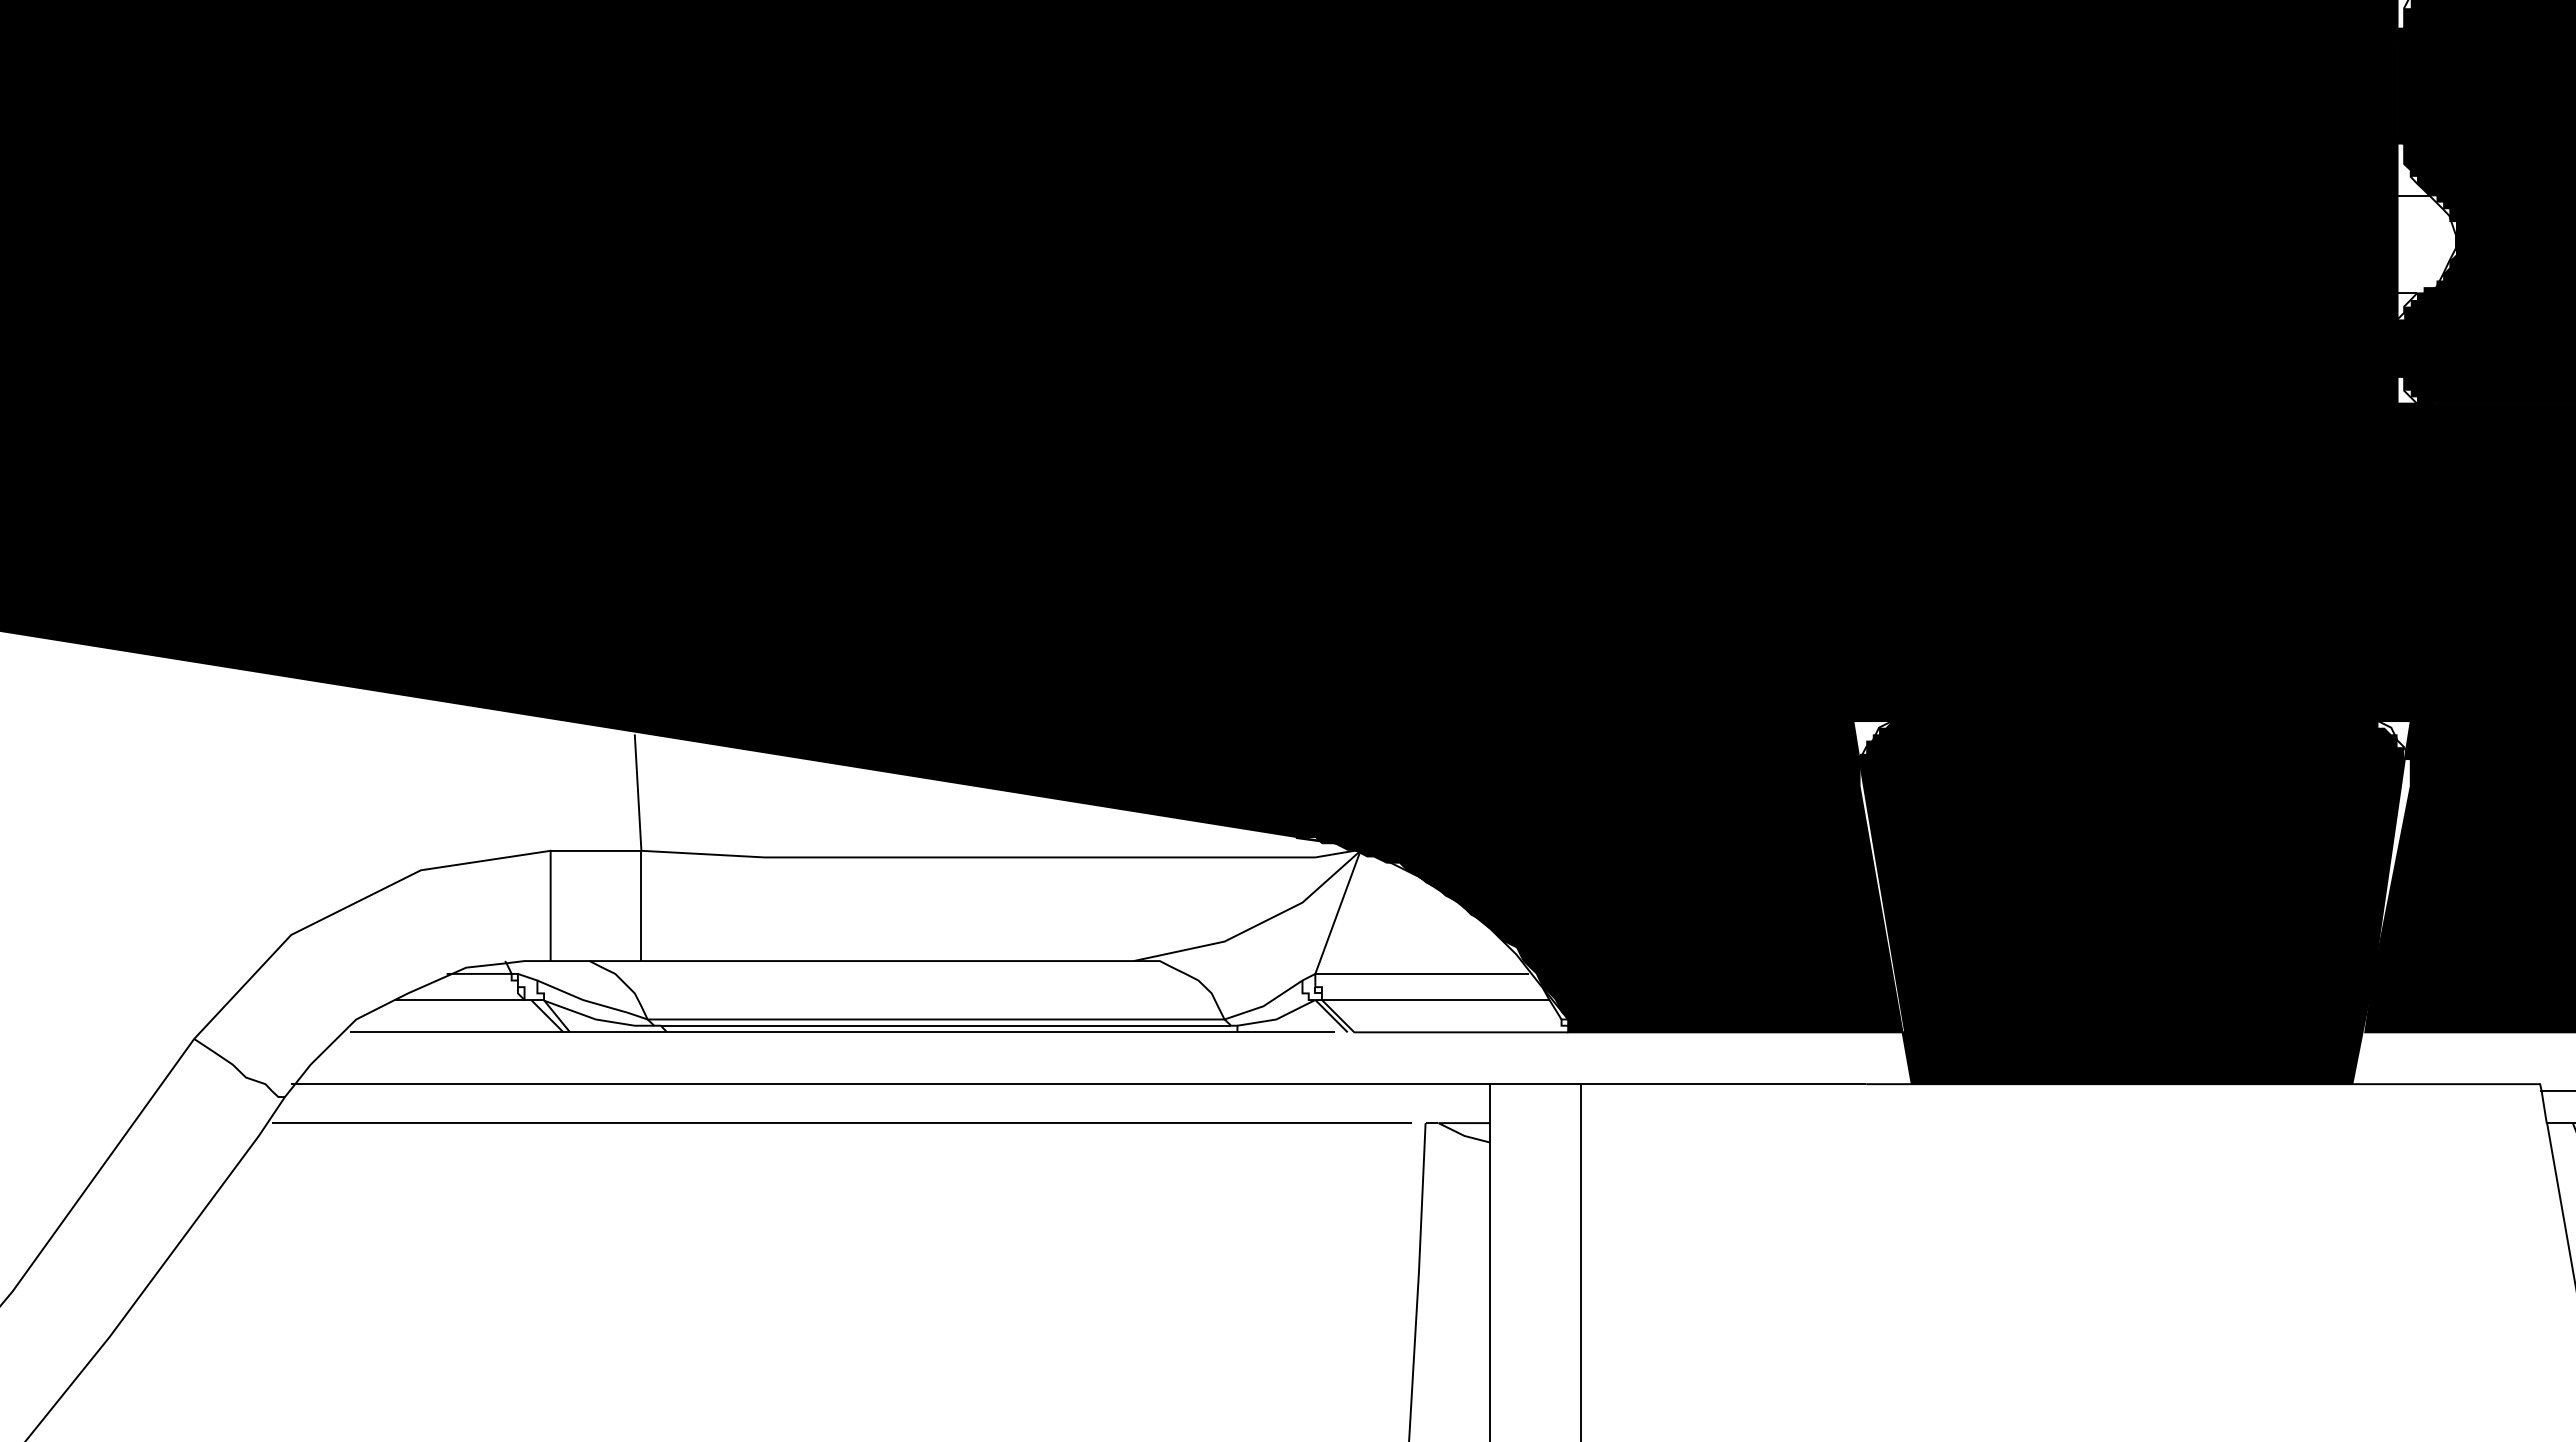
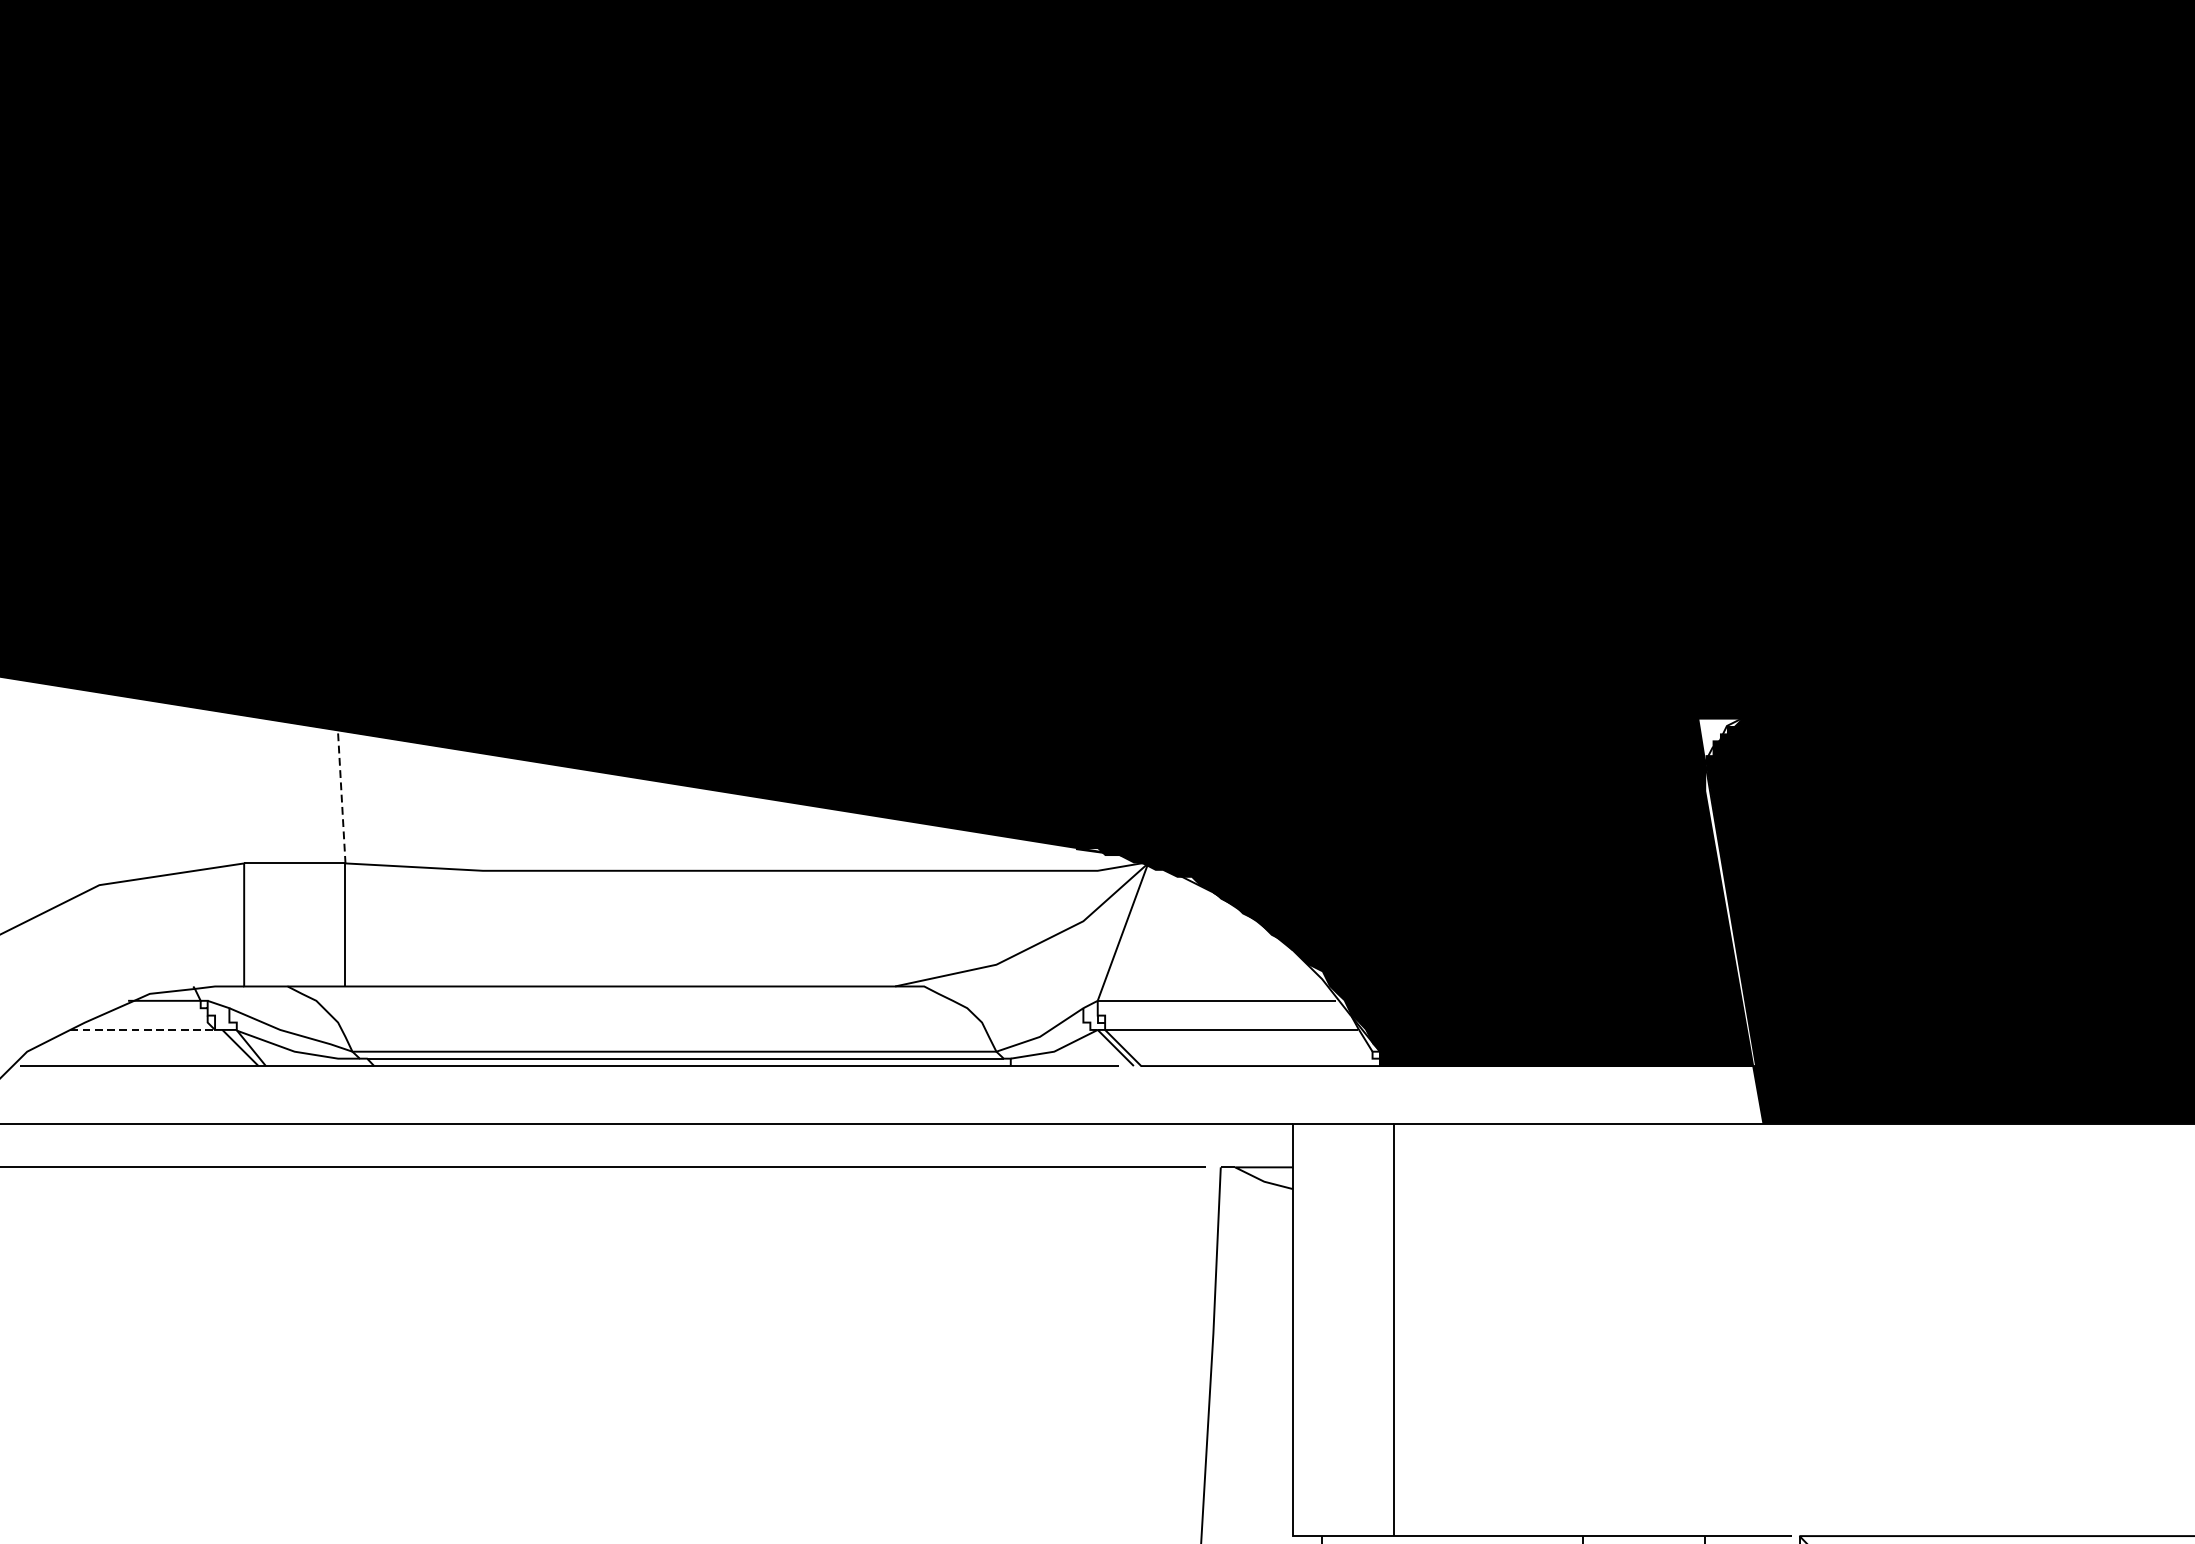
line: (638, 793) -> (342, 799), solid -> dashed
line: (459, 1000) -> (142, 1030), solid -> dashed

